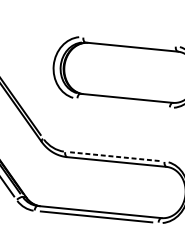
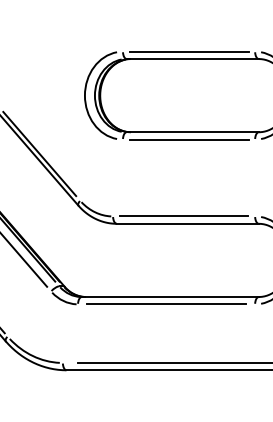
line: (129, 41) -> (188, 51), added
line: (123, 103) -> (188, 139), added
line: (115, 156) -> (184, 216), dashed -> solid

